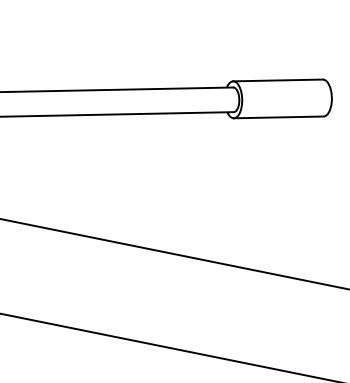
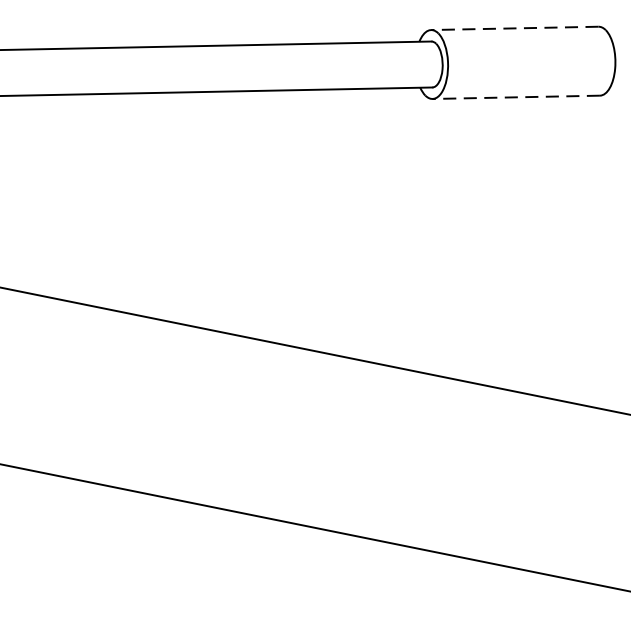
line: (278, 80) -> (515, 28), solid -> dashed
line: (278, 117) -> (515, 97), solid -> dashed

